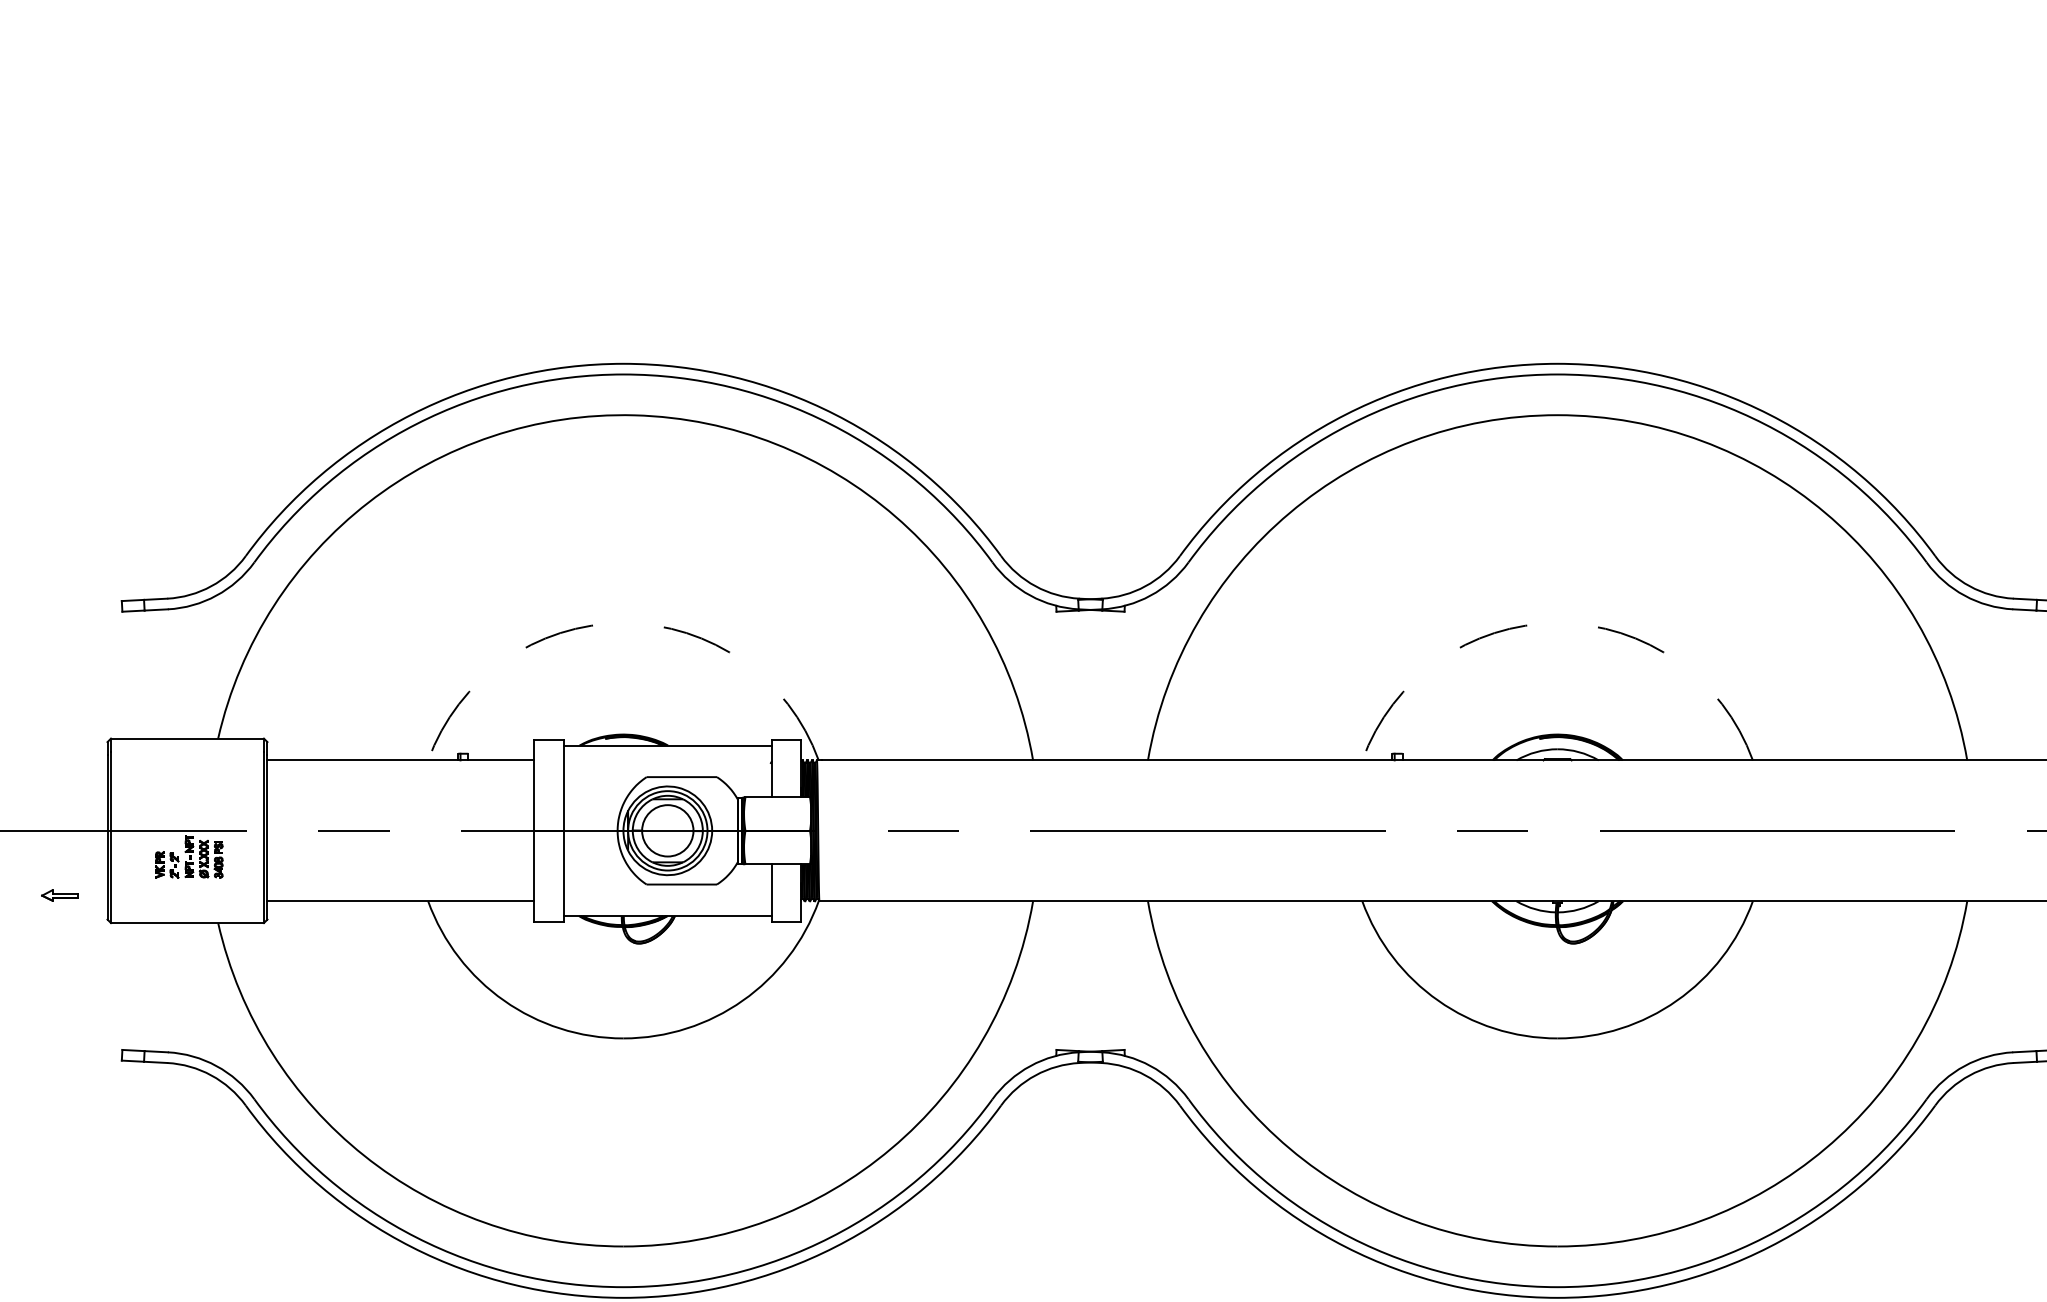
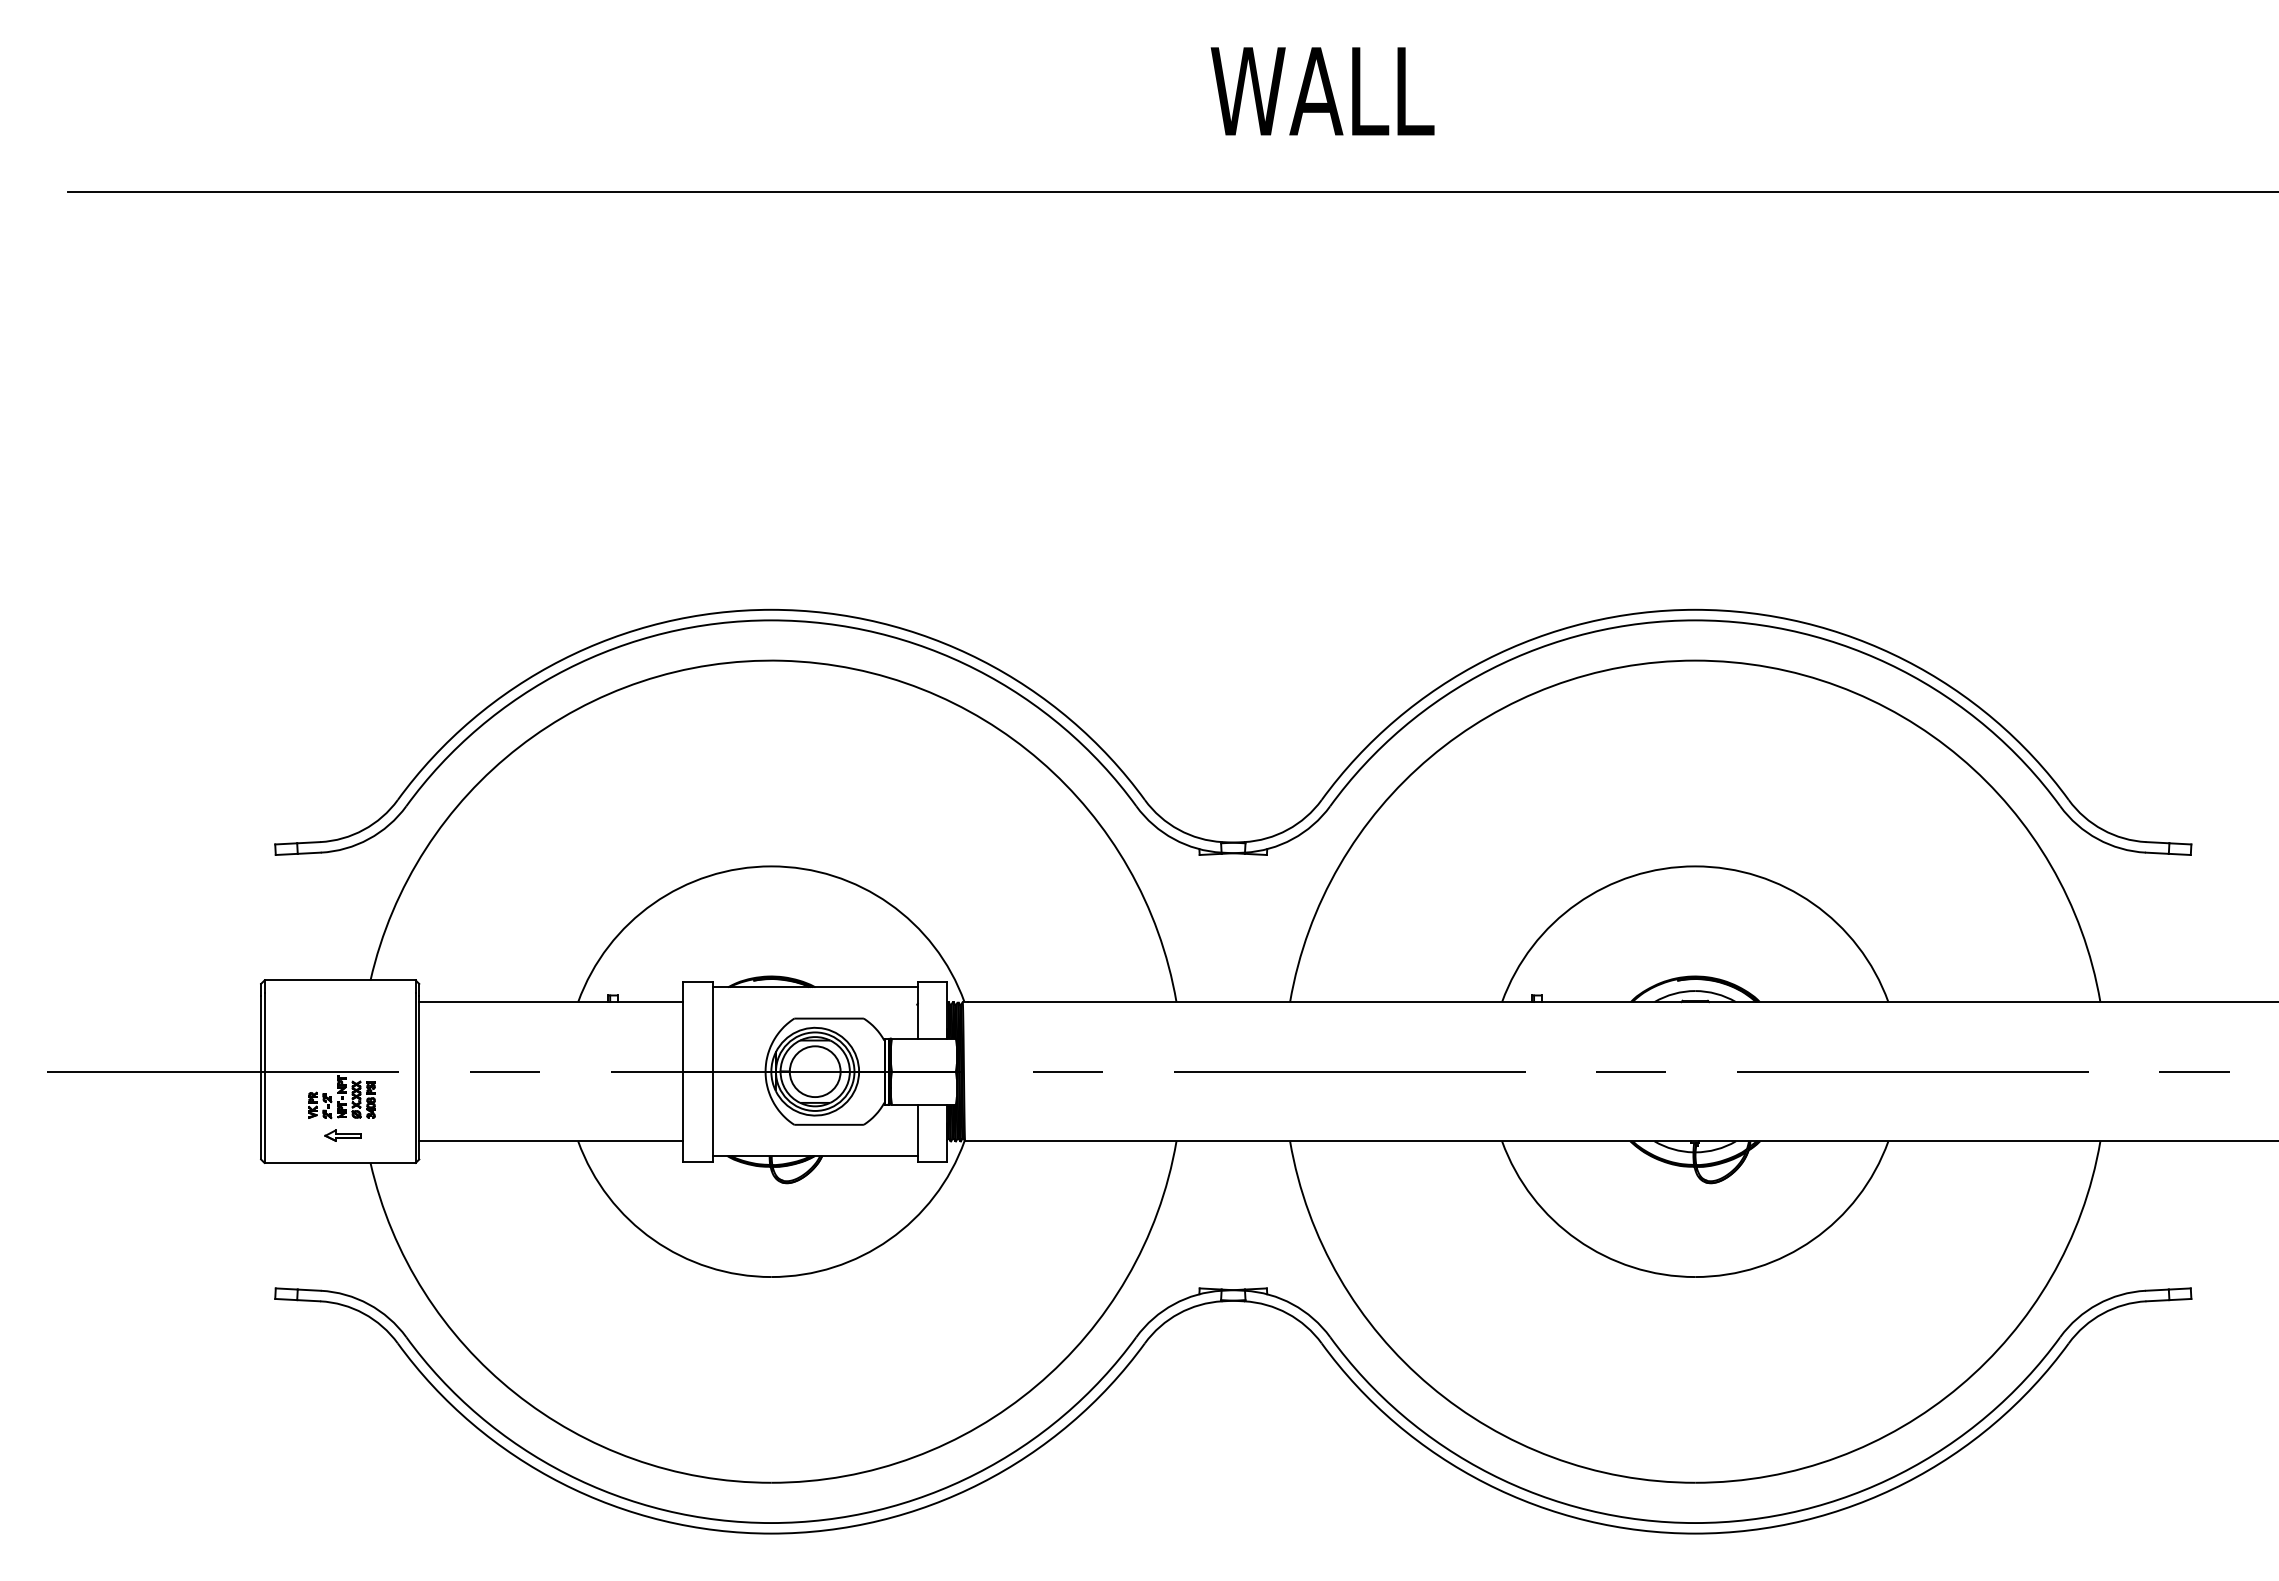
arc: (623, 623) -> (771, 866), dashed -> solid
arc: (1557, 623) -> (1695, 866), dashed -> solid
part: (59, 895) -> (342, 1135), moved

